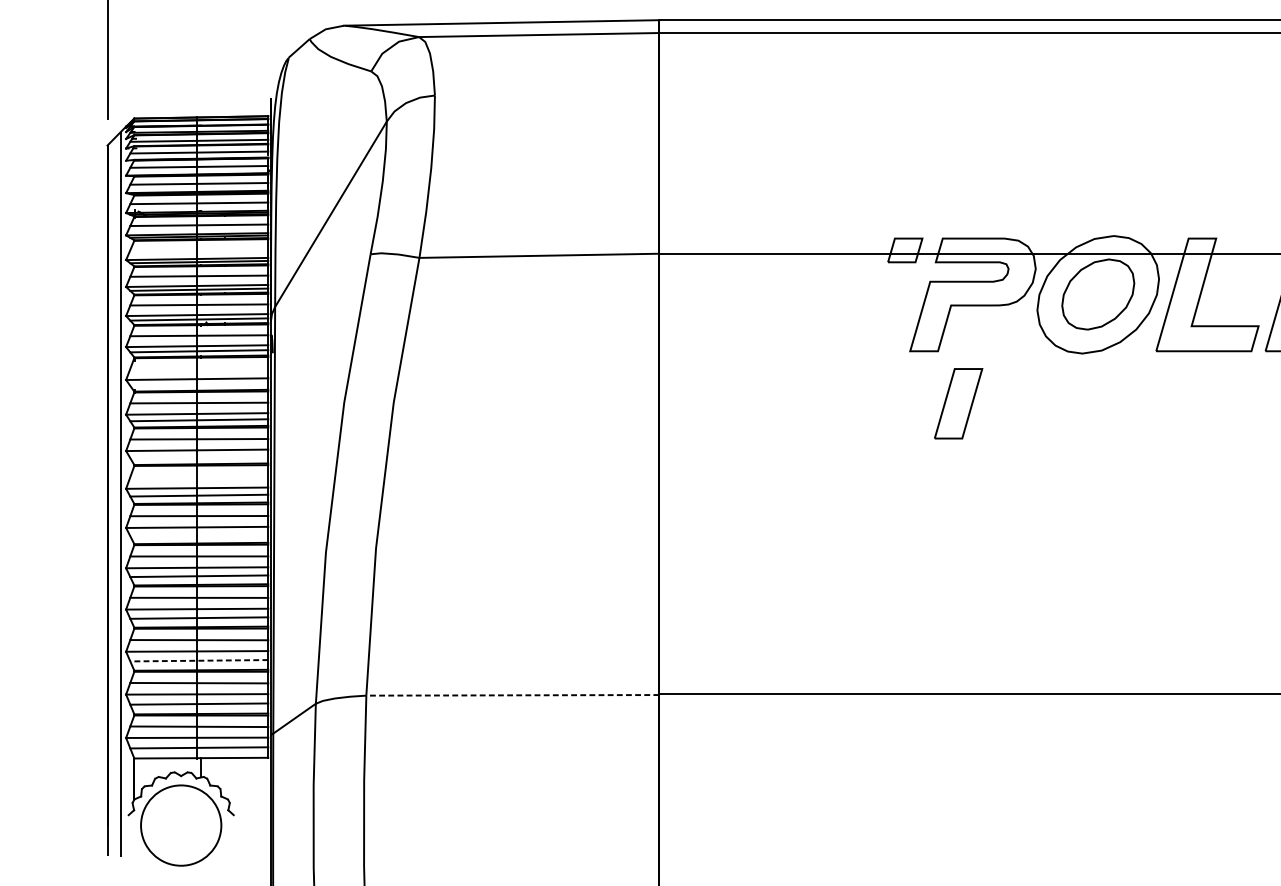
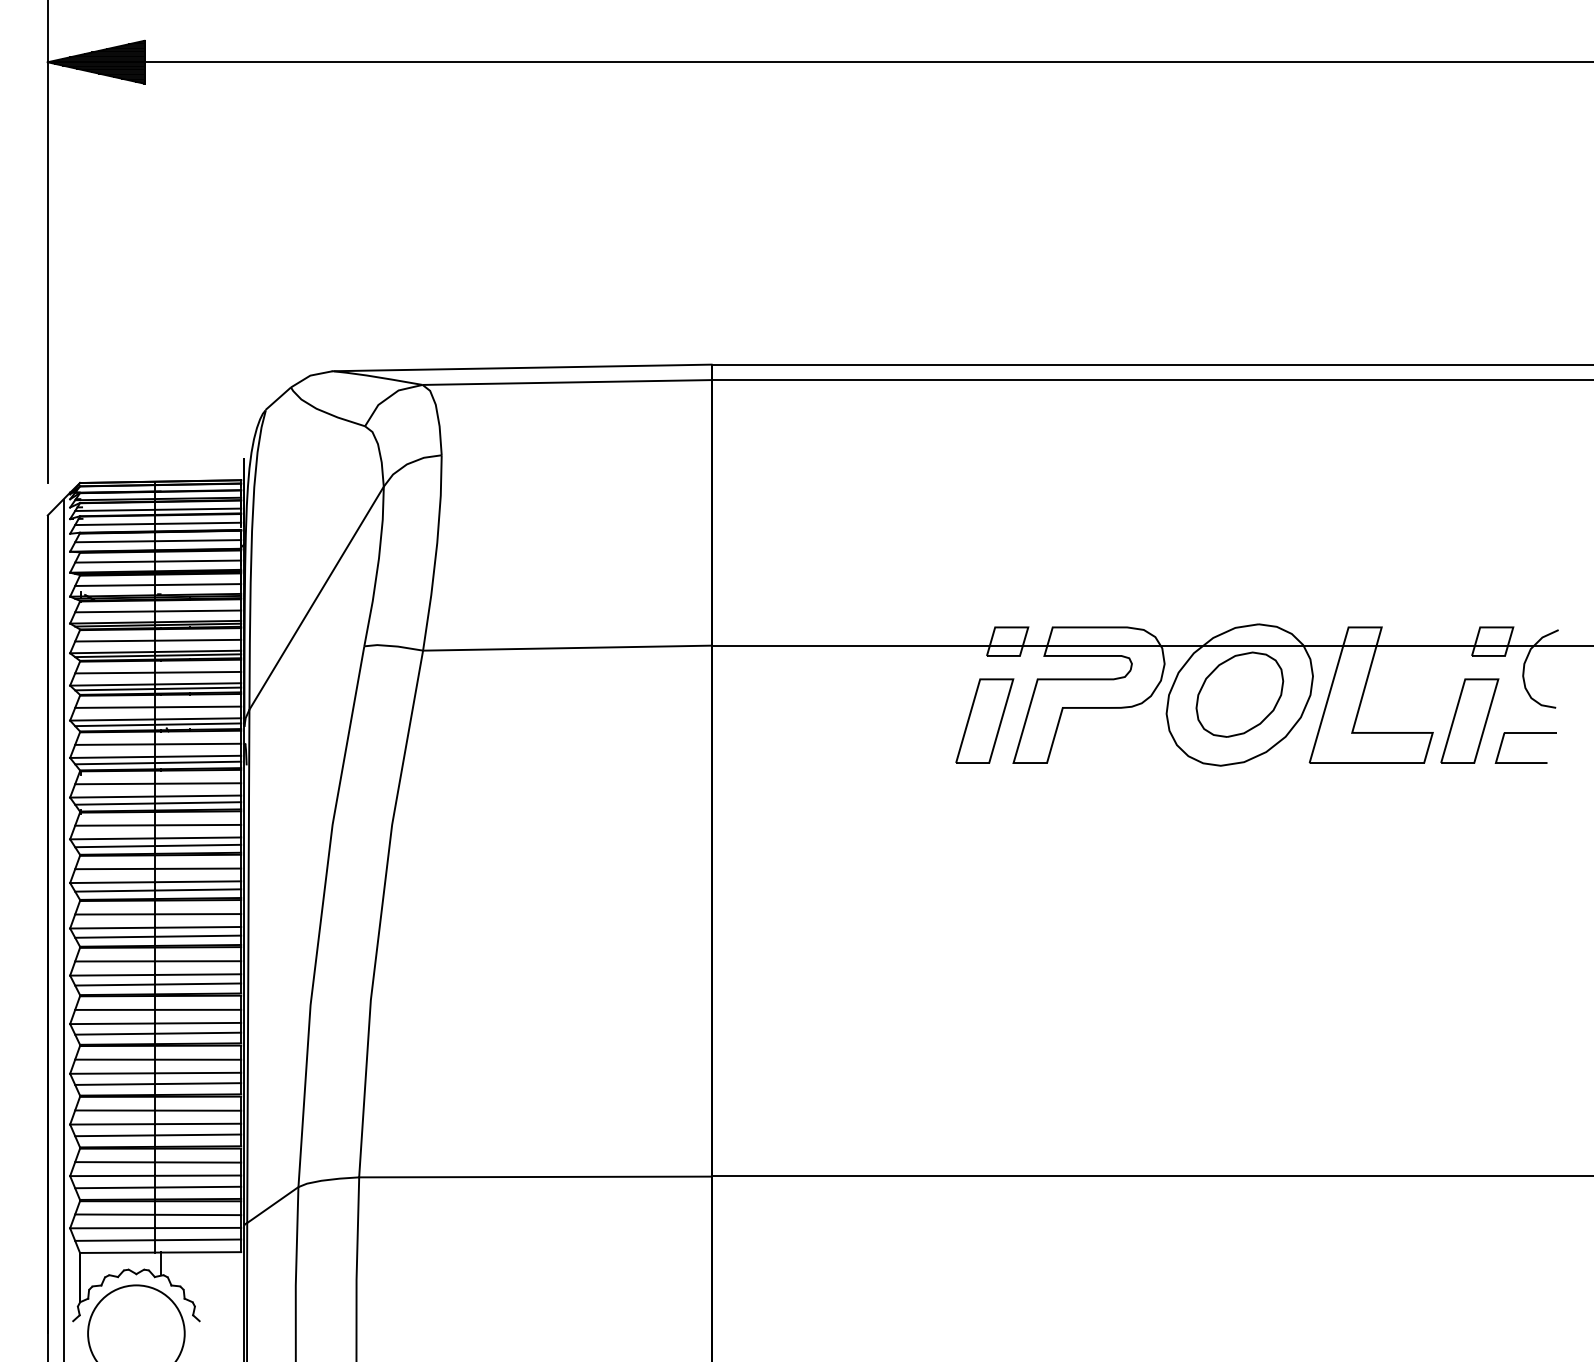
line: (199, 249) -> (158, 640), added
line: (199, 368) -> (158, 783), added
line: (199, 384) -> (158, 803), added
part: (958, 403) -> (984, 720), moved
line: (199, 457) -> (158, 890), added
line: (199, 477) -> (158, 914), added
line: (199, 535) -> (158, 984), added
line: (199, 660) -> (158, 1135), dashed -> solid
line: (512, 694) -> (534, 1176), dashed -> solid

